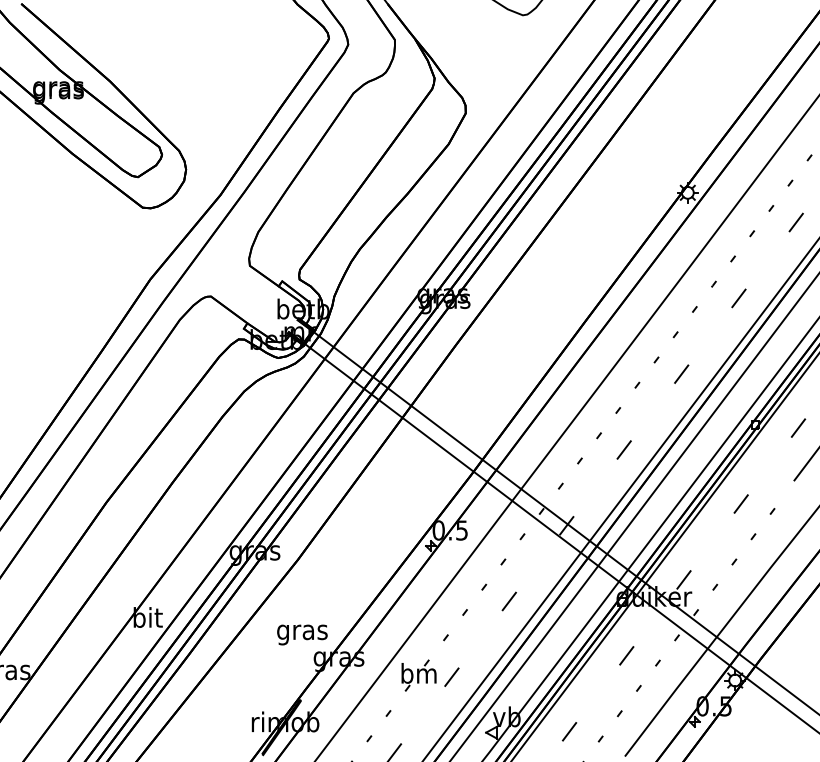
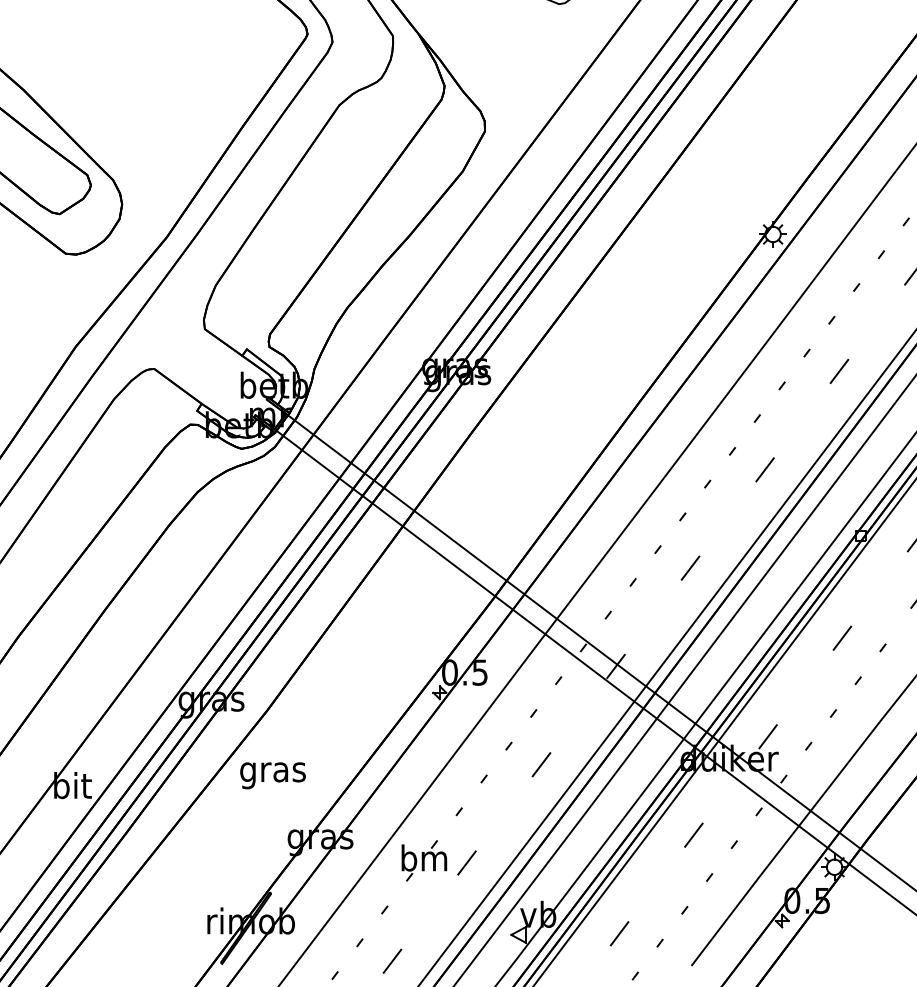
text: (302, 634) -> (273, 775), moved

